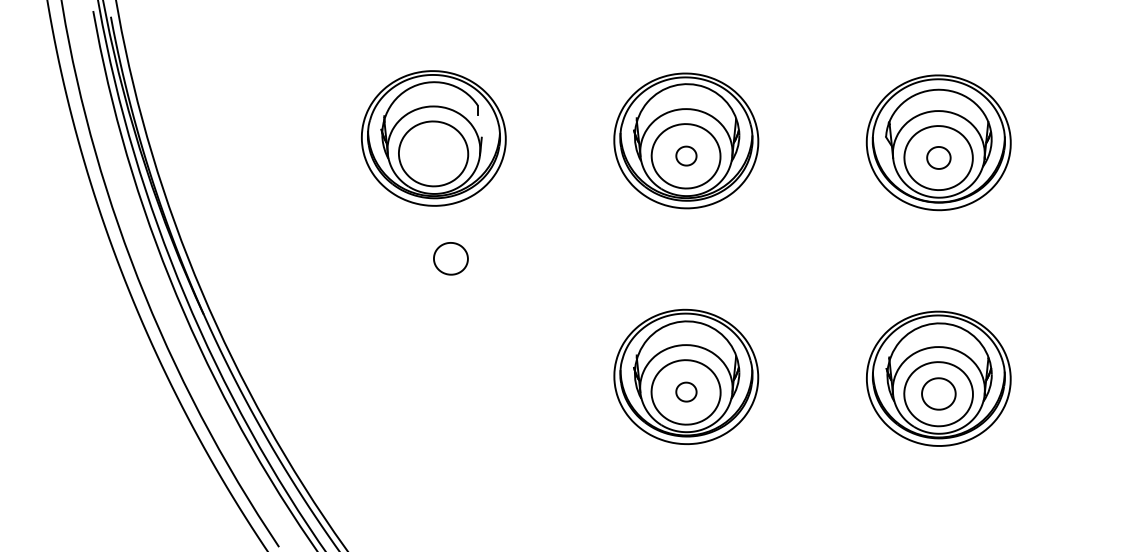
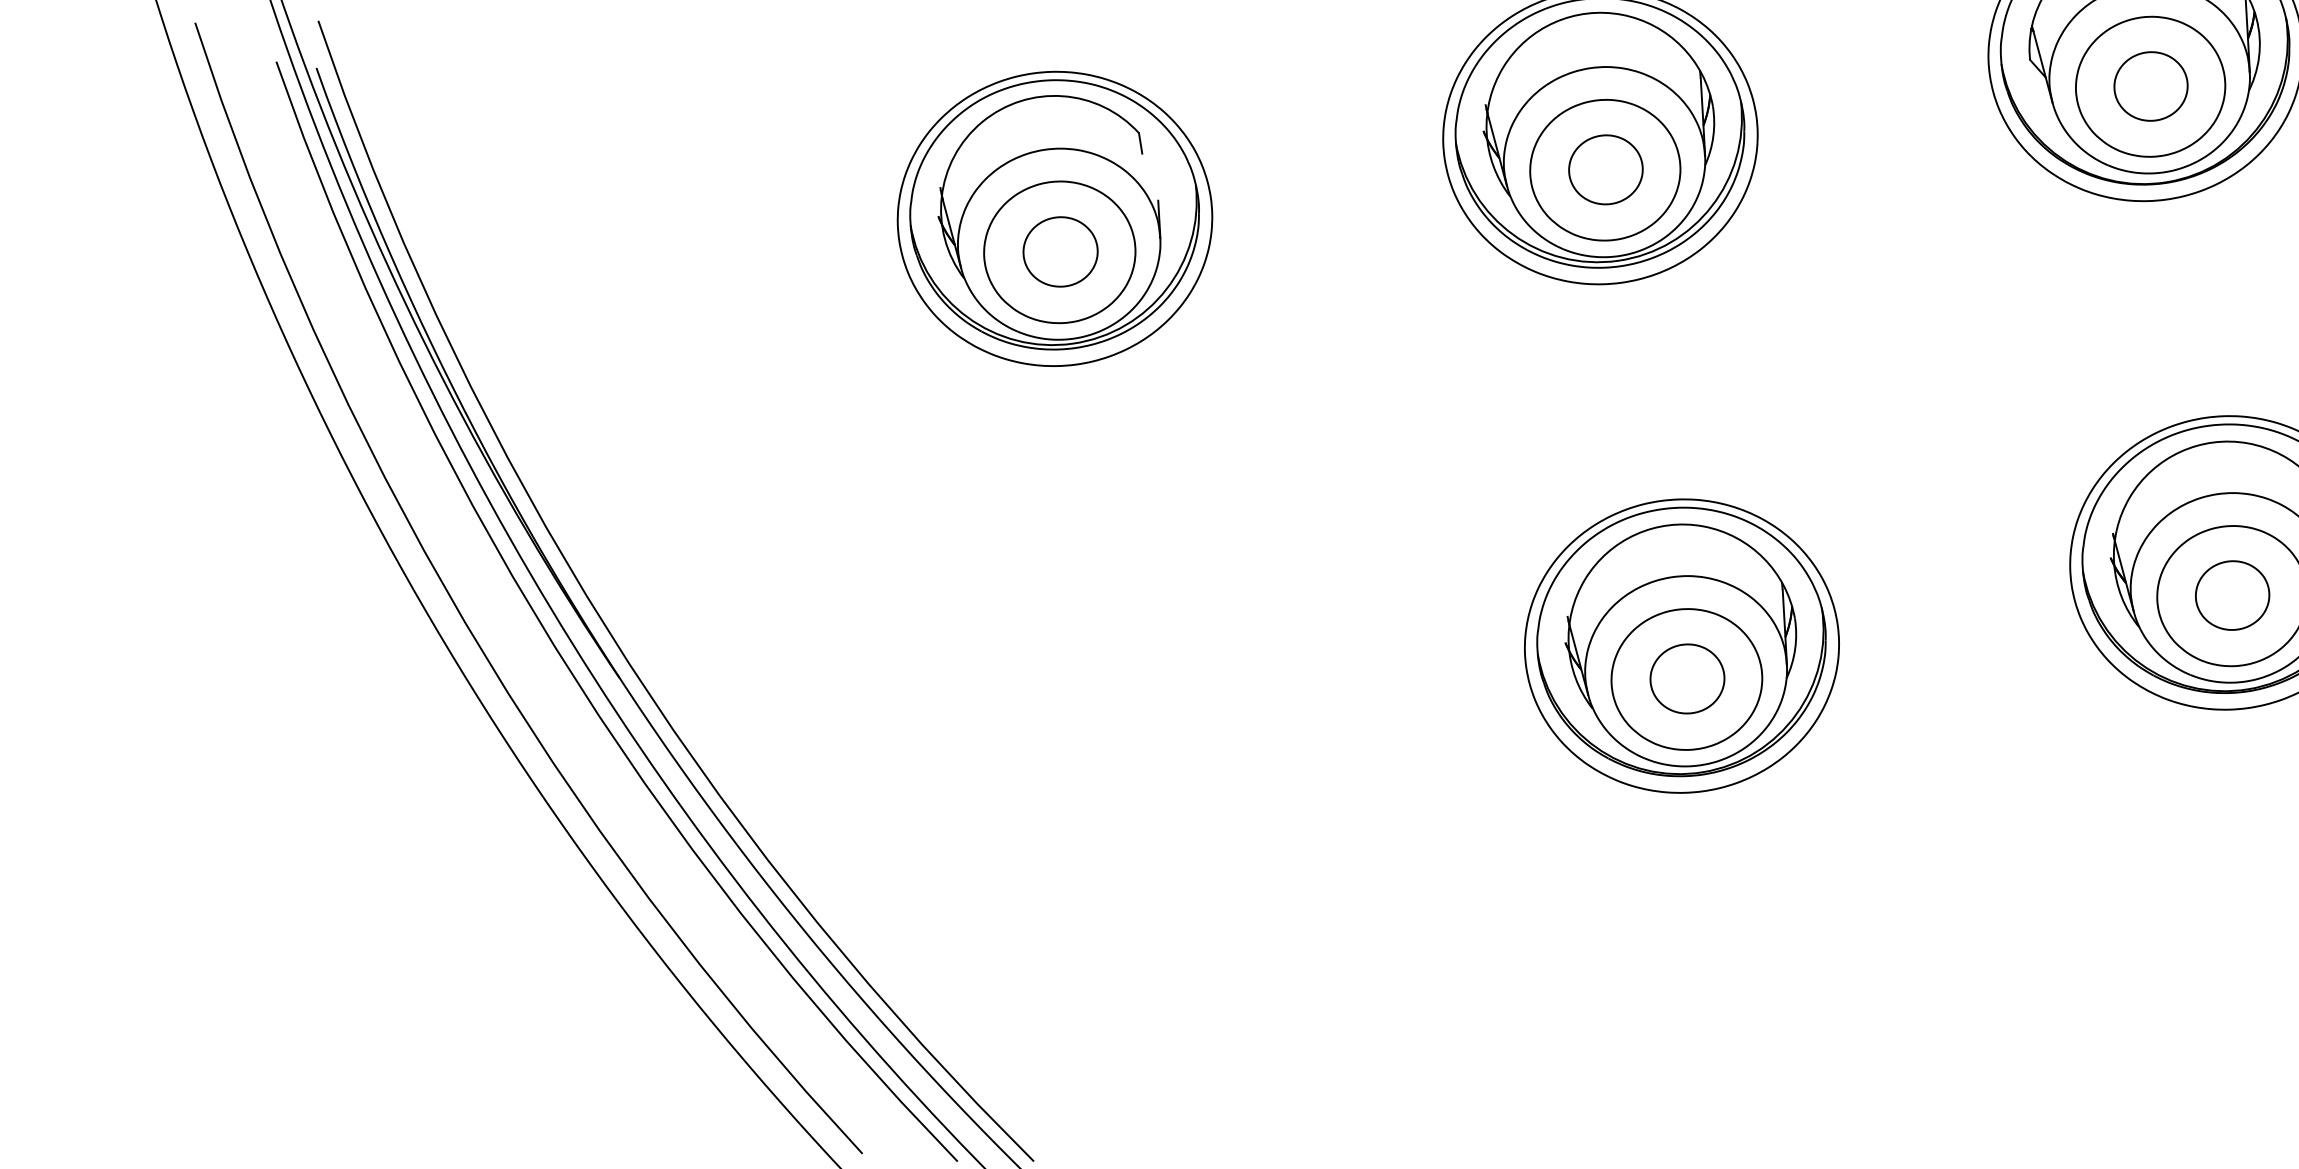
part: (686, 155) -> (1605, 168), size x1.67
part: (938, 157) -> (2150, 85), size x1.43
part: (450, 258) -> (1059, 251), moved
part: (686, 391) -> (1687, 677), size x1.67

